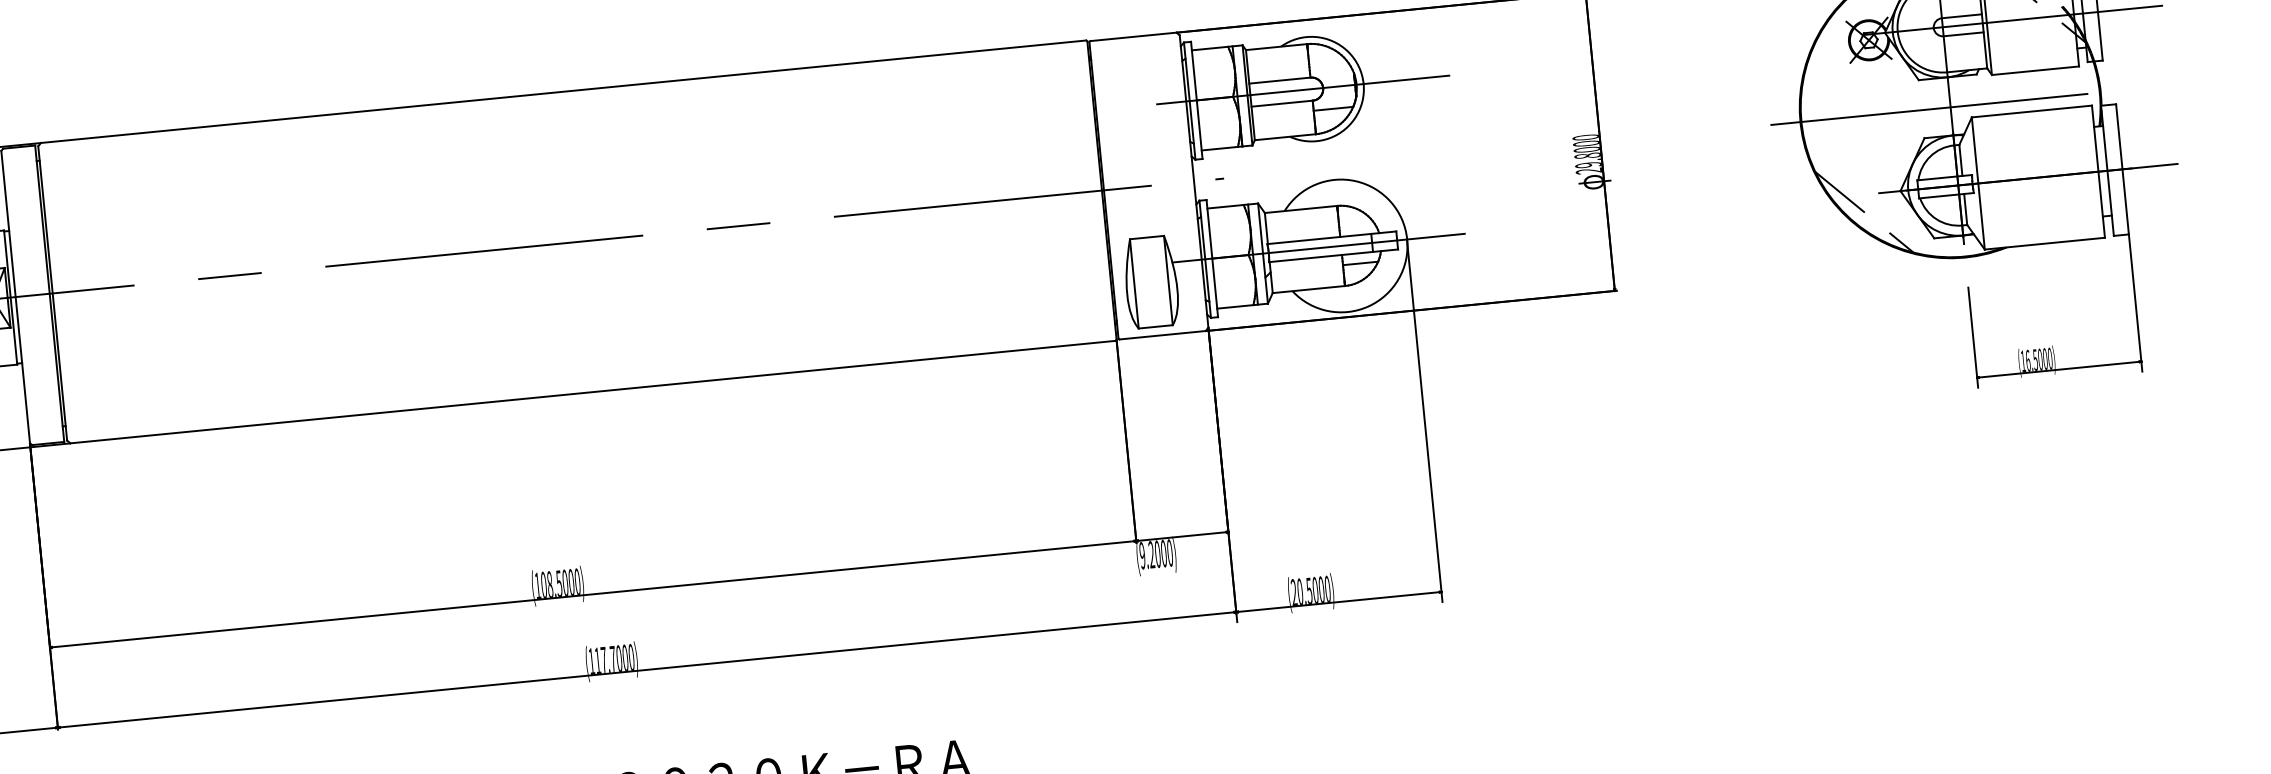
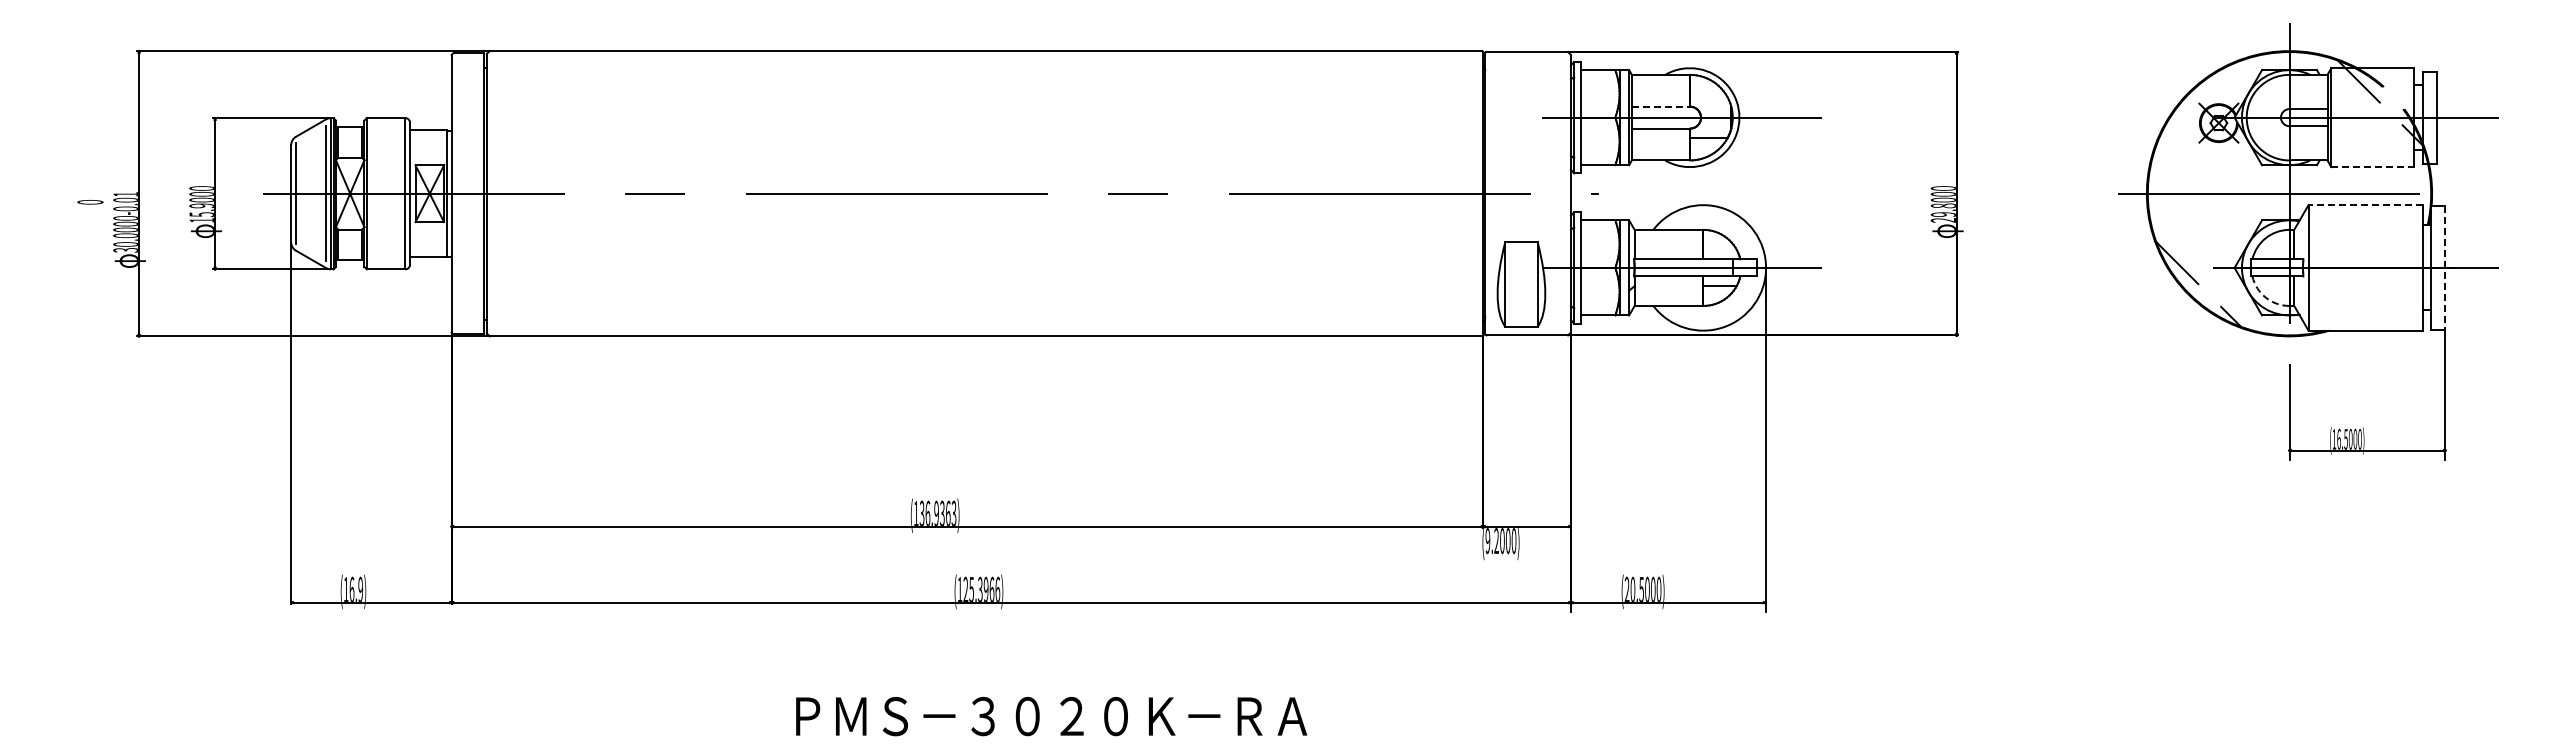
line: (2036, 71) -> (2373, 167), solid -> dashed
line: (1280, 80) -> (1661, 106), solid -> dashed
line: (2031, 111) -> (2365, 205), solid -> dashed
line: (2122, 168) -> (2445, 267), solid -> dashed
arc: (1936, 219) -> (2265, 297), solid -> dashed
text: (560, 582) -> (937, 512), 108.5000) -> 136.9363)
text: (614, 658) -> (981, 588), 117.7000) -> 125.3966)

